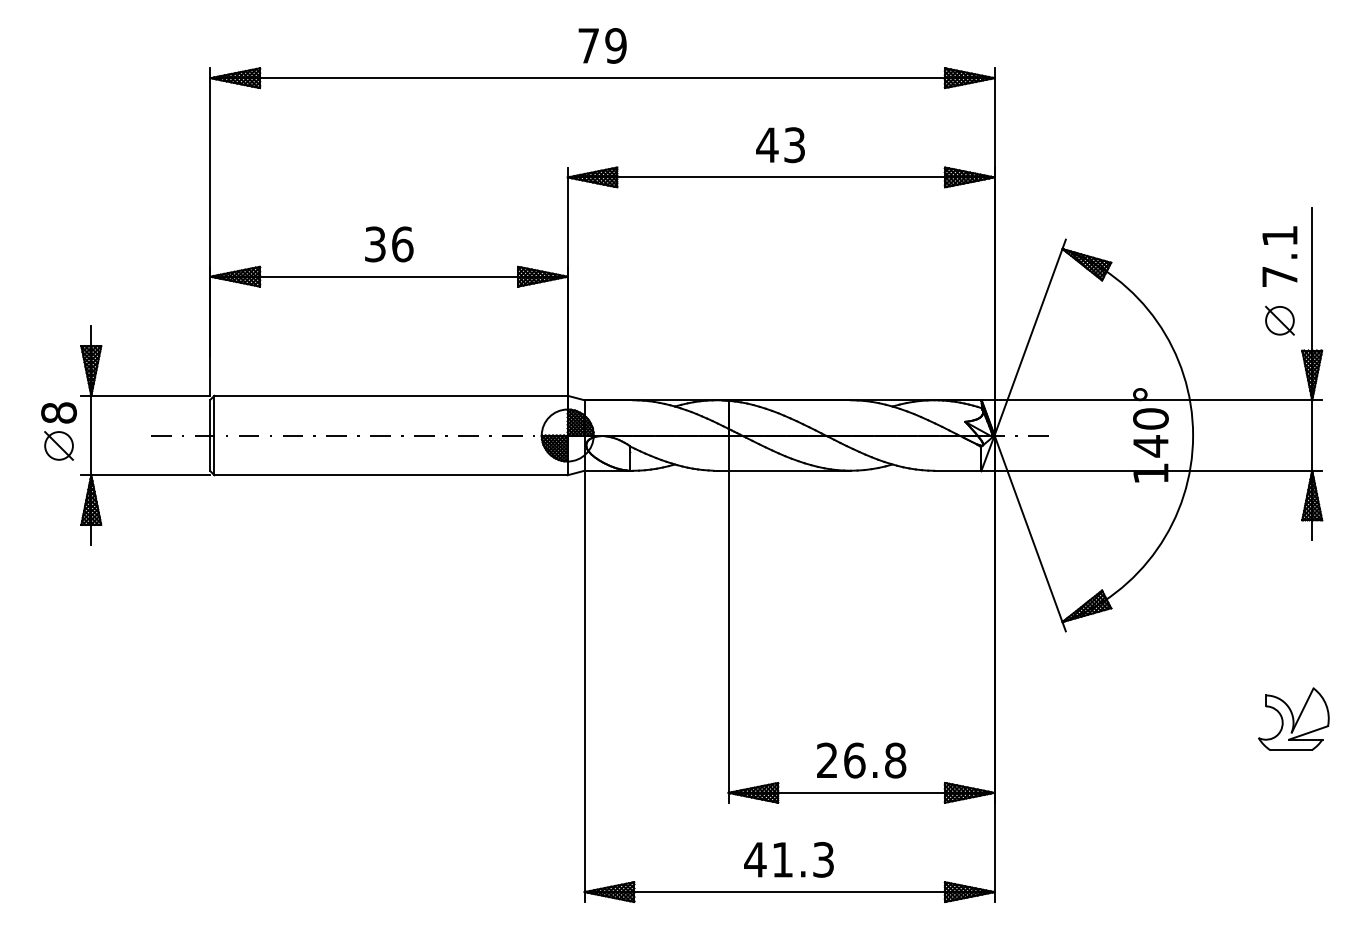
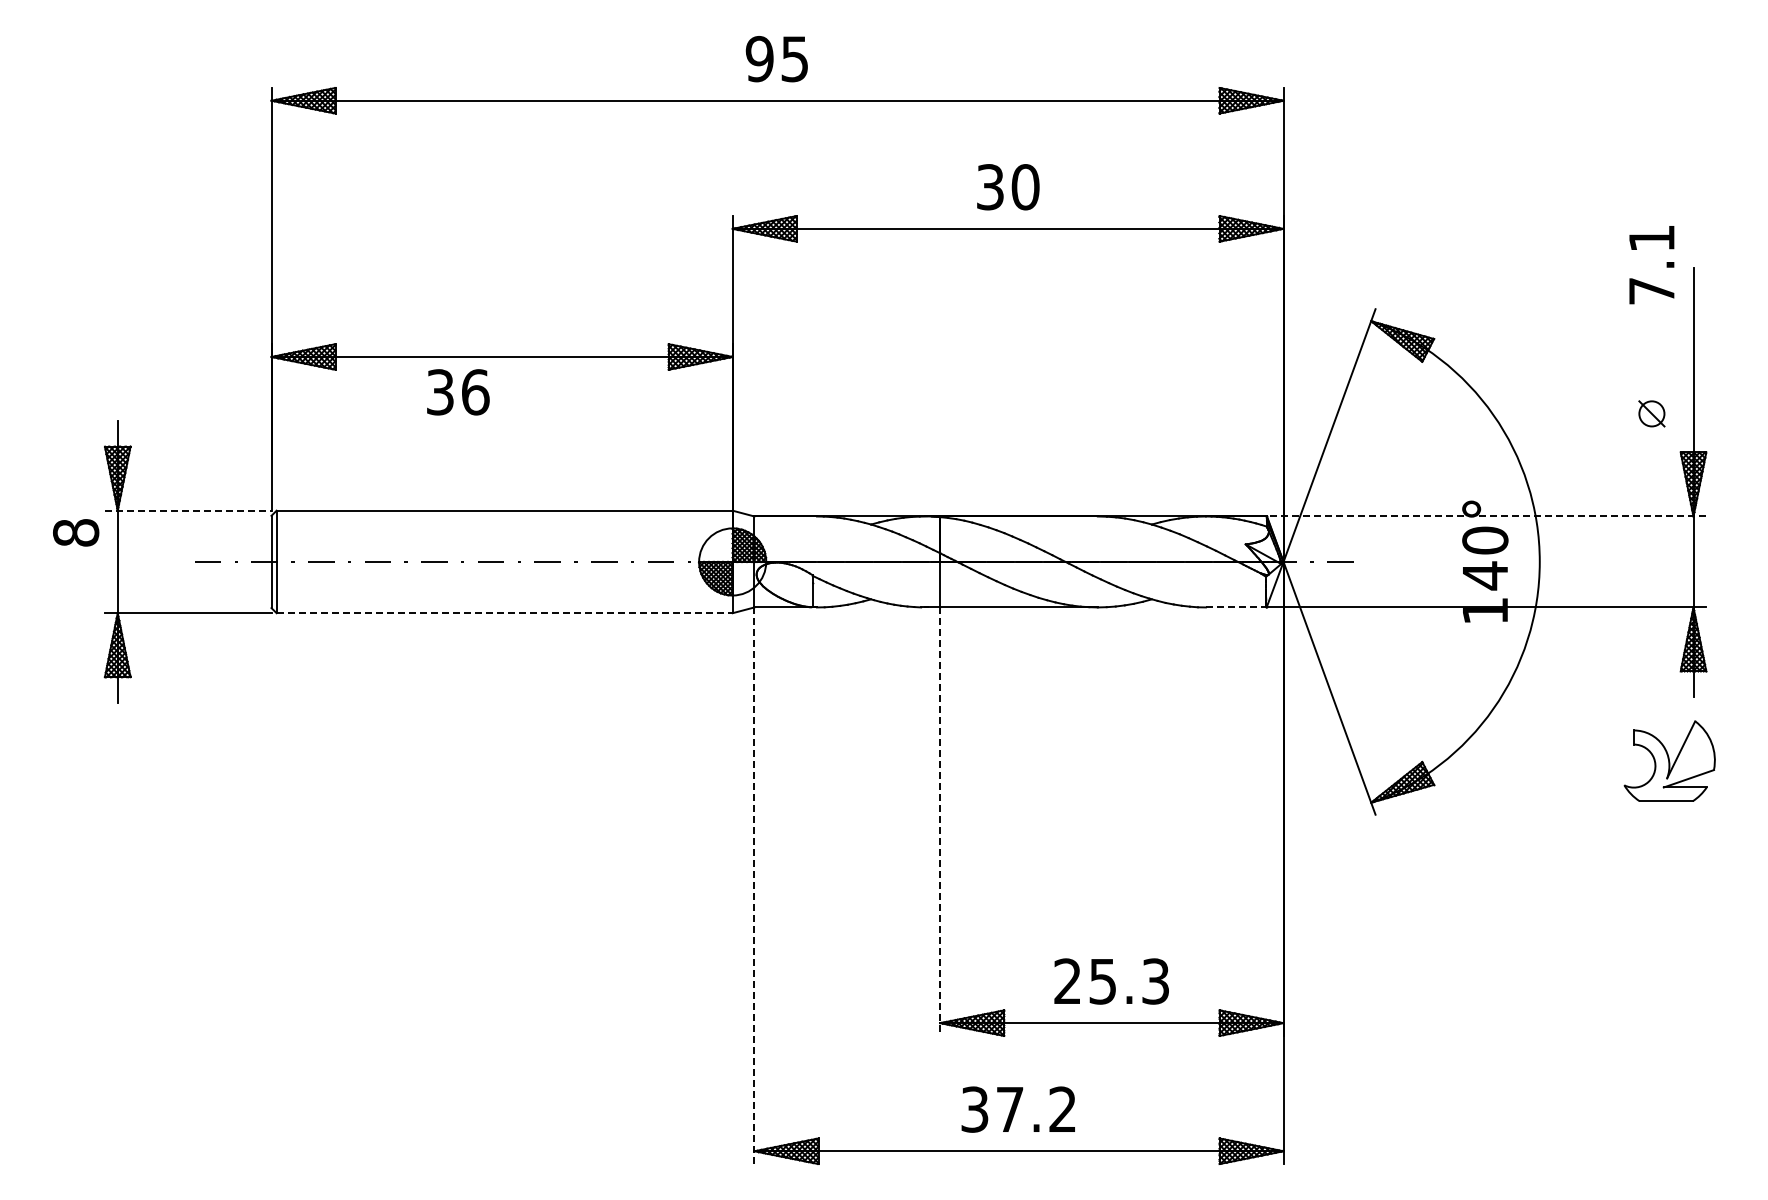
text: (601, 46) -> (776, 59), 79 -> 95
text: (780, 145) -> (1007, 187), 43 -> 30
text: (389, 244) -> (458, 392), moved
text: (1279, 256) -> (1651, 265), moved
part: (1279, 320) -> (1651, 413), size x0.7
line: (146, 395) -> (188, 510), solid -> dashed
line: (1151, 400) -> (1486, 516), solid -> dashed
part: (59, 446) -> (76, 575), removed
line: (958, 470) -> (1236, 607), solid -> dashed
line: (391, 475) -> (505, 613), solid -> dashed
line: (728, 637) -> (940, 822), solid -> dashed
line: (584, 686) -> (754, 886), solid -> dashed
part: (1293, 718) -> (1669, 760), moved
text: (875, 760) -> (1129, 981), 26.8 -> 25.3
text: (789, 859) -> (1018, 1109), 41.3 -> 37.2

